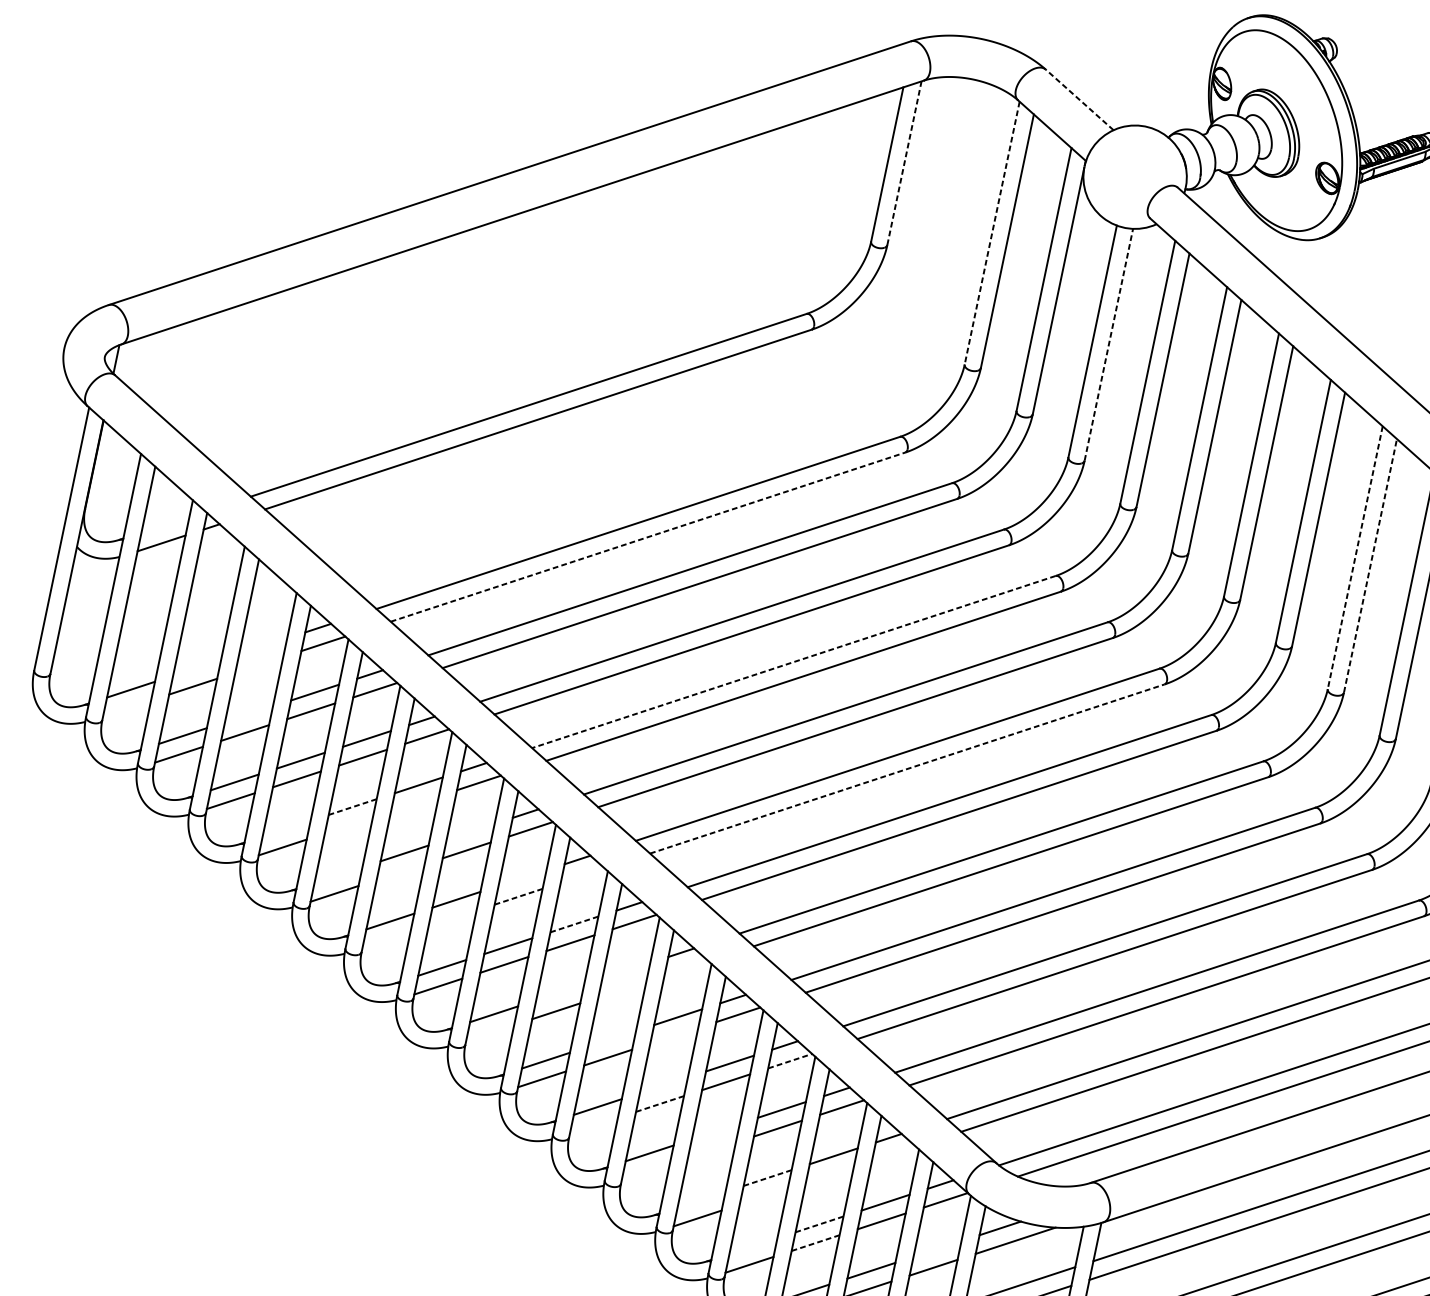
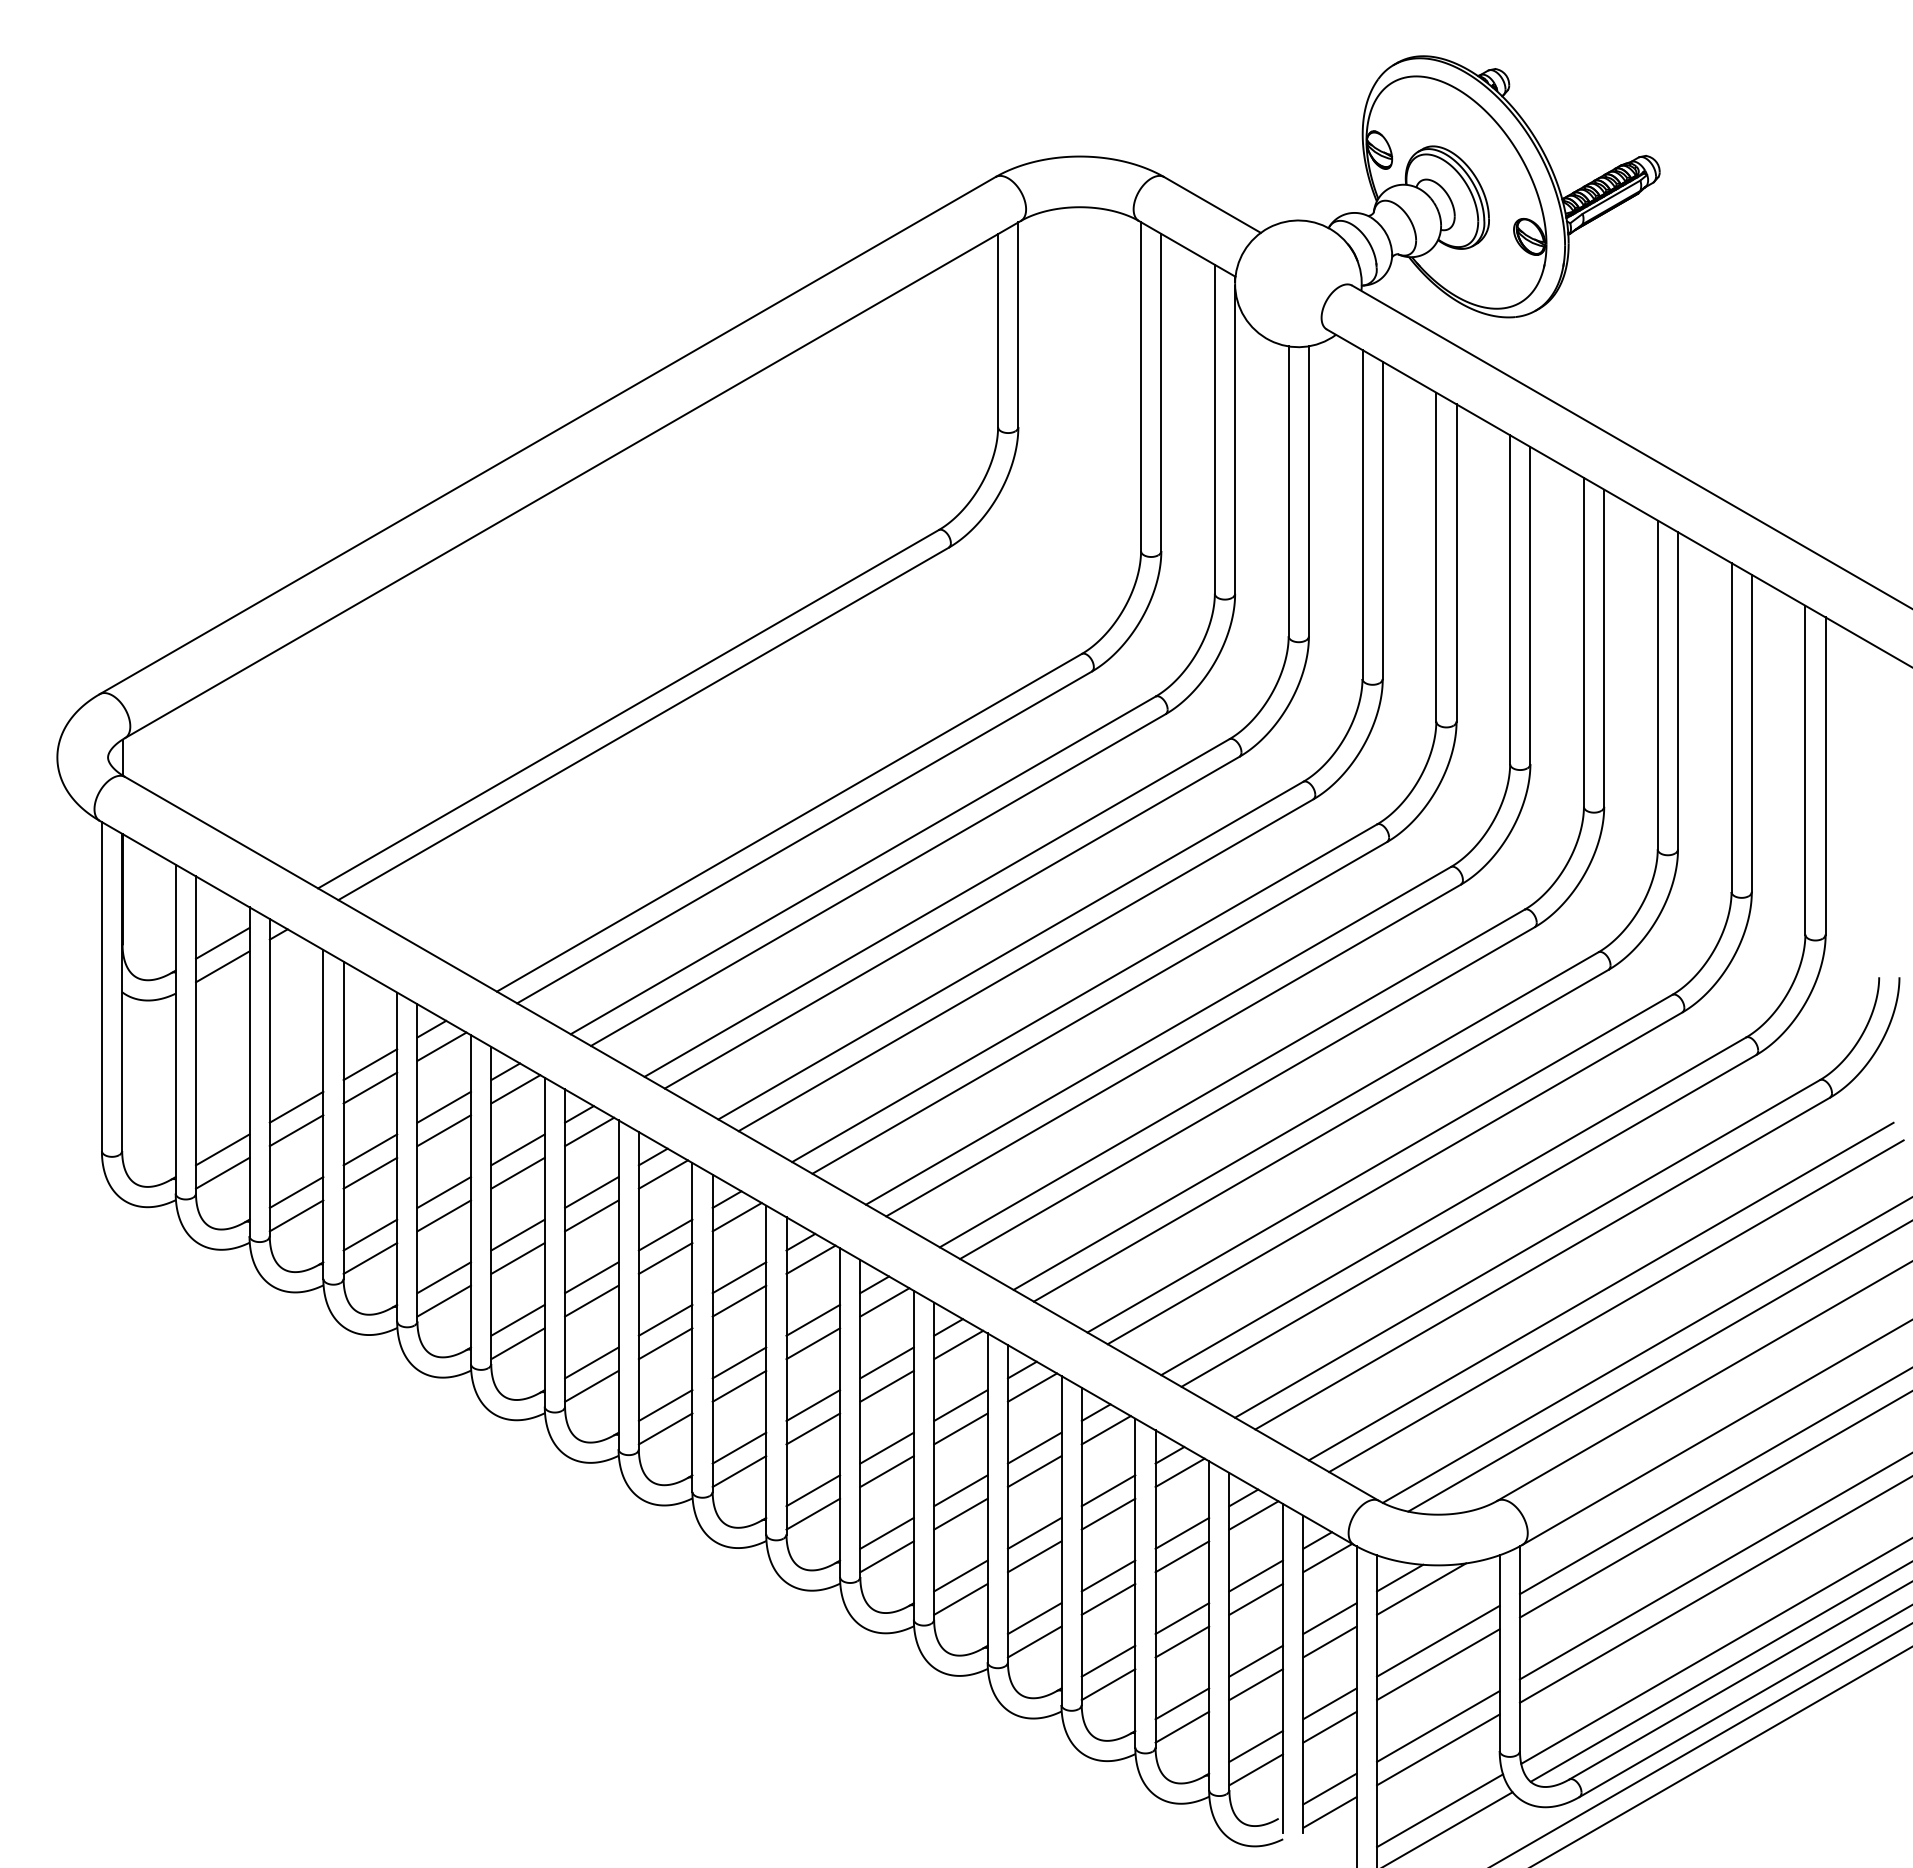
line: (1079, 99) -> (1212, 204), dashed -> solid
line: (904, 162) -> (1018, 324), dashed -> solid
line: (992, 233) -> (1141, 387), dashed -> solid
line: (1108, 344) -> (1308, 490), dashed -> solid
line: (165, 523) -> (222, 942), added
line: (648, 537) -> (804, 837), dashed -> solid
line: (1354, 558) -> (1657, 685), dashed -> solid
line: (1370, 565) -> (1678, 690), dashed -> solid
line: (263, 646) -> (370, 1064), added
line: (793, 661) -> (1010, 950), dashed -> solid
line: (259, 664) -> (370, 1087), added
line: (197, 667) -> (296, 1106), added
line: (127, 707) -> (222, 1172), added
line: (249, 714) -> (370, 1149), added
line: (907, 768) -> (1173, 1050), dashed -> solid
line: (414, 803) -> (591, 1215), added
line: (353, 807) -> (518, 1235), dashed -> solid
line: (348, 825) -> (517, 1258), added
line: (286, 828) -> (443, 1277), added
line: (470, 831) -> (665, 1234), added
line: (400, 871) -> (591, 1300), added
line: (338, 874) -> (517, 1319), added
line: (582, 875) -> (810, 1259), added
line: (522, 877) -> (739, 1277), added
line: (518, 897) -> (739, 1301), dashed -> solid
line: (452, 918) -> (665, 1343), added
line: (574, 924) -> (813, 1320), dashed -> solid
line: (386, 939) -> (591, 1385), added
line: (686, 967) -> (958, 1344), added
line: (625, 970) -> (886, 1362), added
line: (622, 988) -> (886, 1385), added
line: (560, 992) -> (813, 1405), added
line: (490, 1032) -> (739, 1471), added
line: (674, 1035) -> (960, 1428), added
line: (611, 1038) -> (886, 1447), added
line: (790, 1061) -> (1106, 1430), dashed -> solid
line: (663, 1084) -> (960, 1490), added
line: (659, 1104) -> (960, 1514), dashed -> solid
line: (593, 1125) -> (886, 1556), added
line: (715, 1130) -> (1034, 1532), added
line: (711, 1150) -> (1034, 1556), added
line: (893, 1153) -> (1253, 1515), added
line: (645, 1171) -> (960, 1598), added
line: (830, 1174) -> (1182, 1556), added
line: (767, 1178) -> (1108, 1576), dashed -> solid
line: (763, 1195) -> (1108, 1598), added
line: (701, 1199) -> (1034, 1618), added
line: (819, 1224) -> (1182, 1618), dashed -> solid
line: (815, 1243) -> (1182, 1642), dashed -> solid
line: (753, 1245) -> (1108, 1660), added
line: (937, 1248) -> (1329, 1618), added

